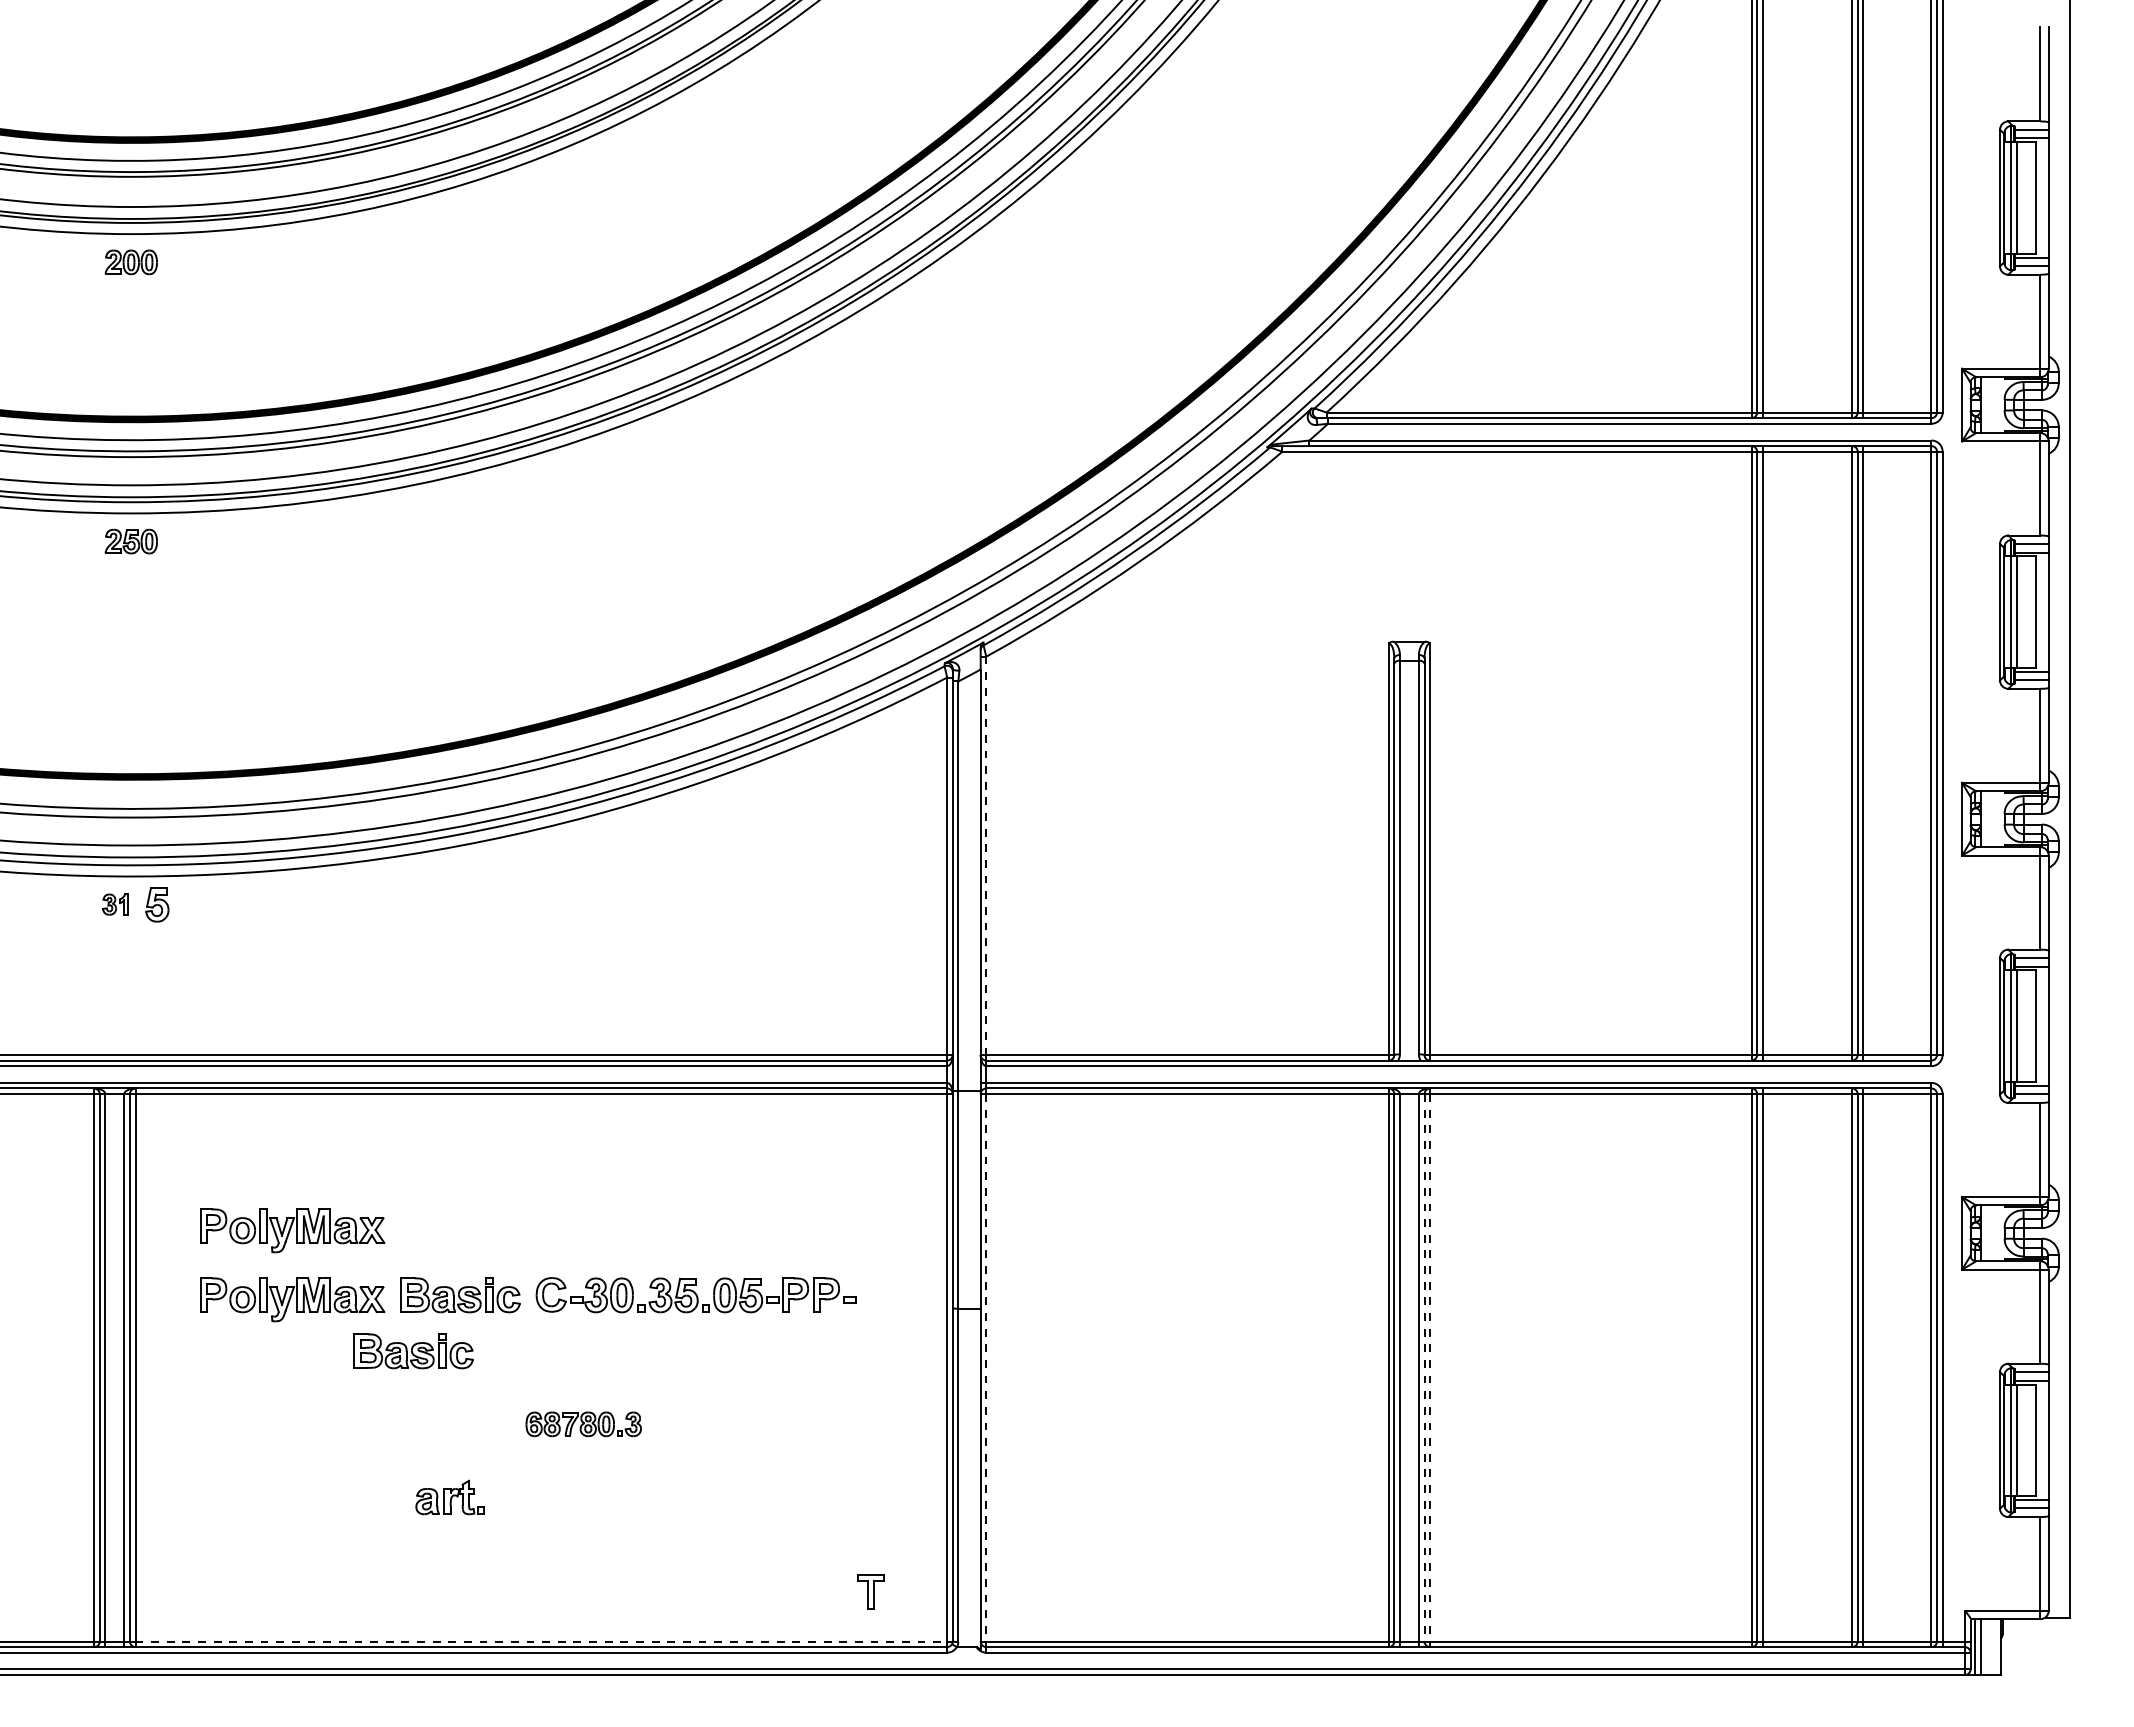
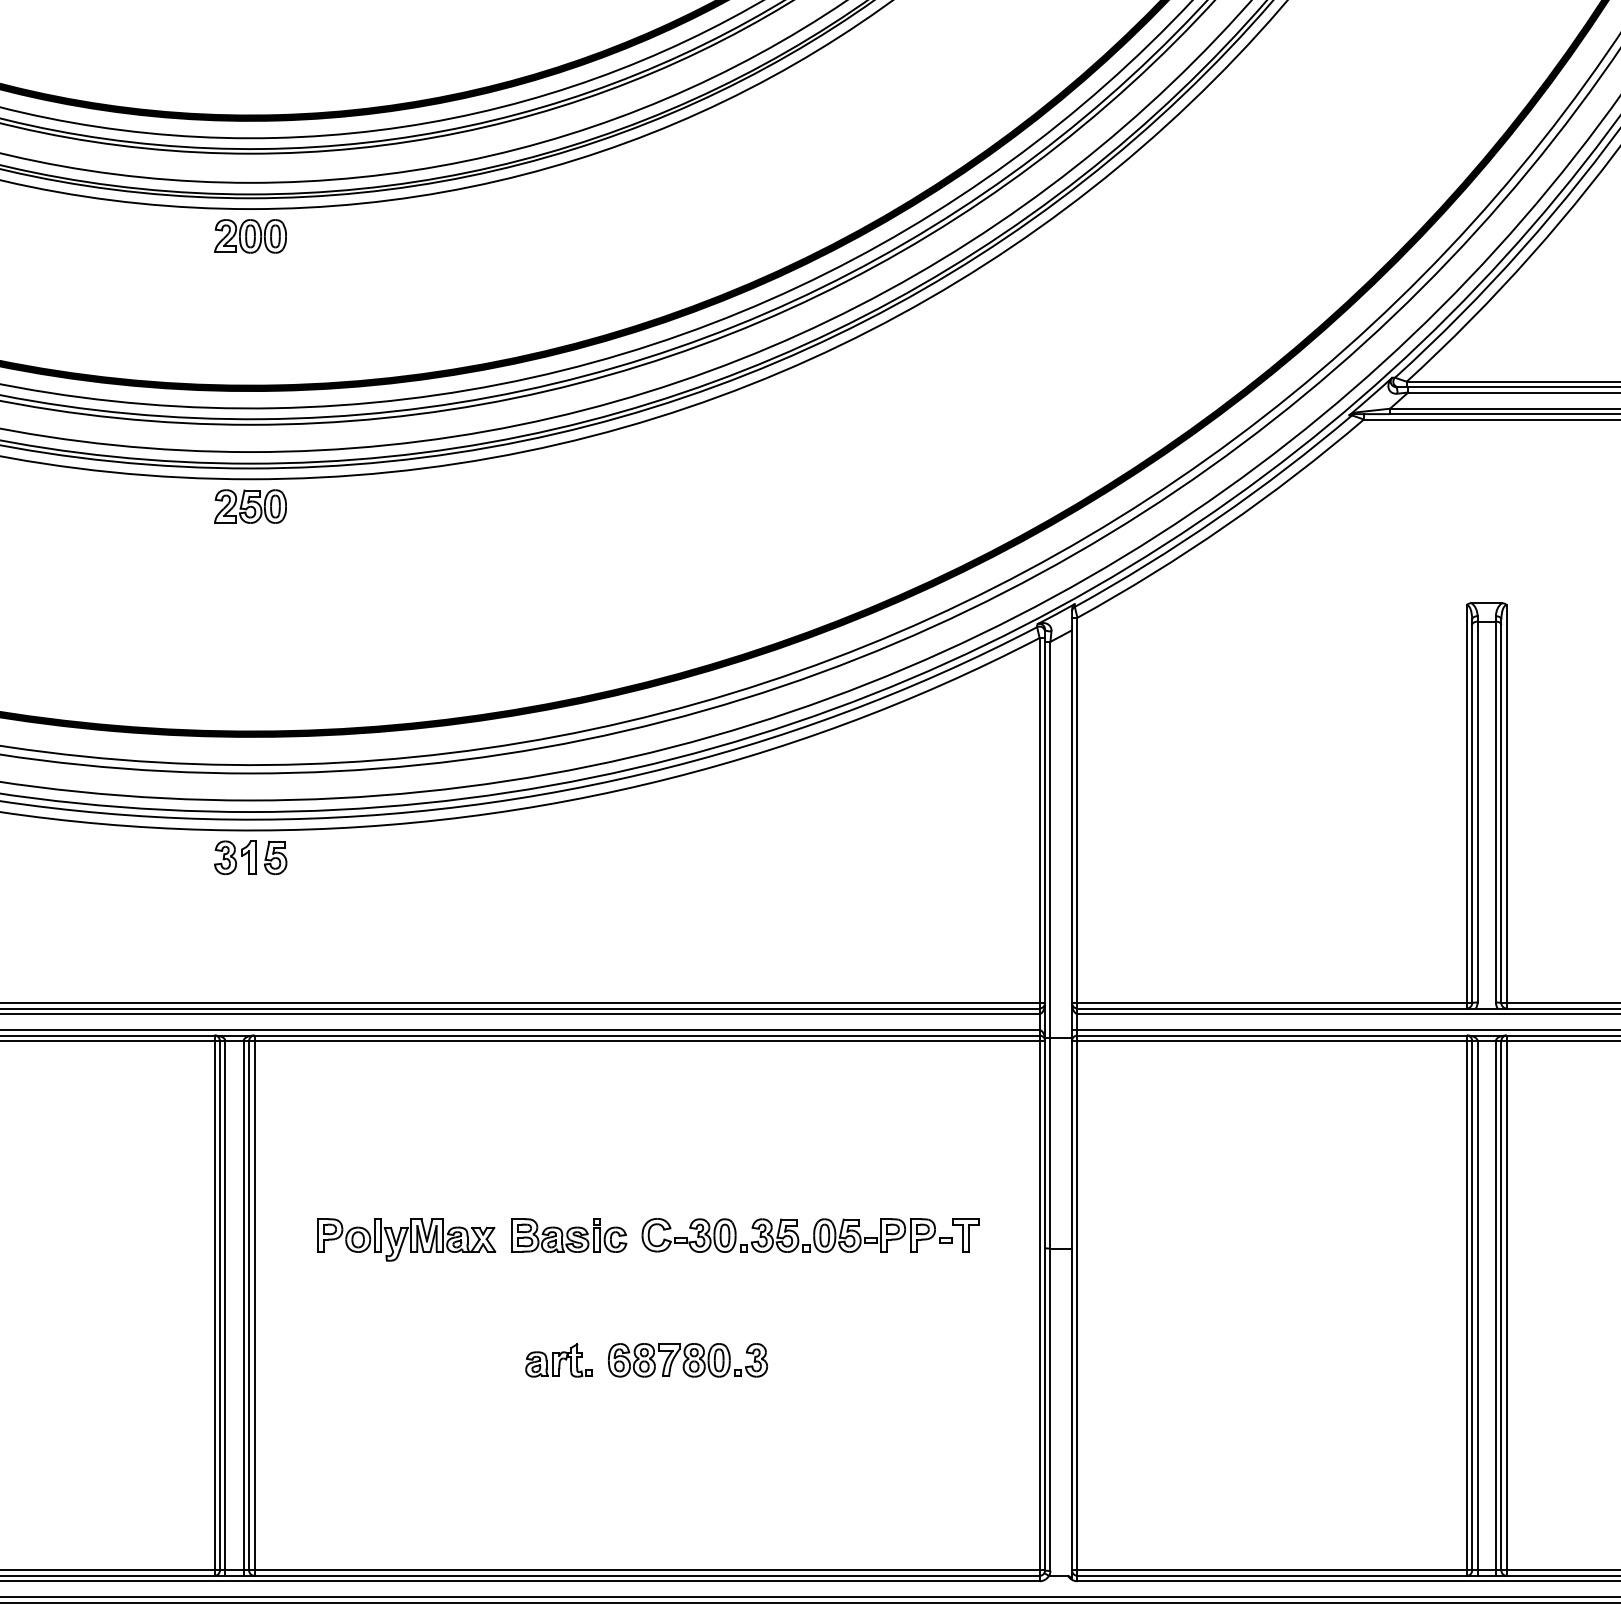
part: (130, 262) -> (249, 236), size x1.43
part: (130, 541) -> (249, 506), size x1.43
line: (986, 856) -> (1077, 811), dashed -> solid
part: (115, 904) -> (235, 857), size x1.67
part: (292, 1230) -> (406, 1172), removed
part: (413, 1351) -> (523, 1289), removed
line: (986, 1367) -> (1077, 1305), dashed -> solid
line: (1424, 1367) -> (1501, 1305), dashed -> solid
line: (1430, 1367) -> (1507, 1305), dashed -> solid
part: (583, 1424) -> (687, 1360), size x1.43
part: (449, 1497) -> (558, 1360), moved
part: (870, 1591) -> (965, 1234), moved
line: (541, 1641) -> (647, 1570), dashed -> solid

